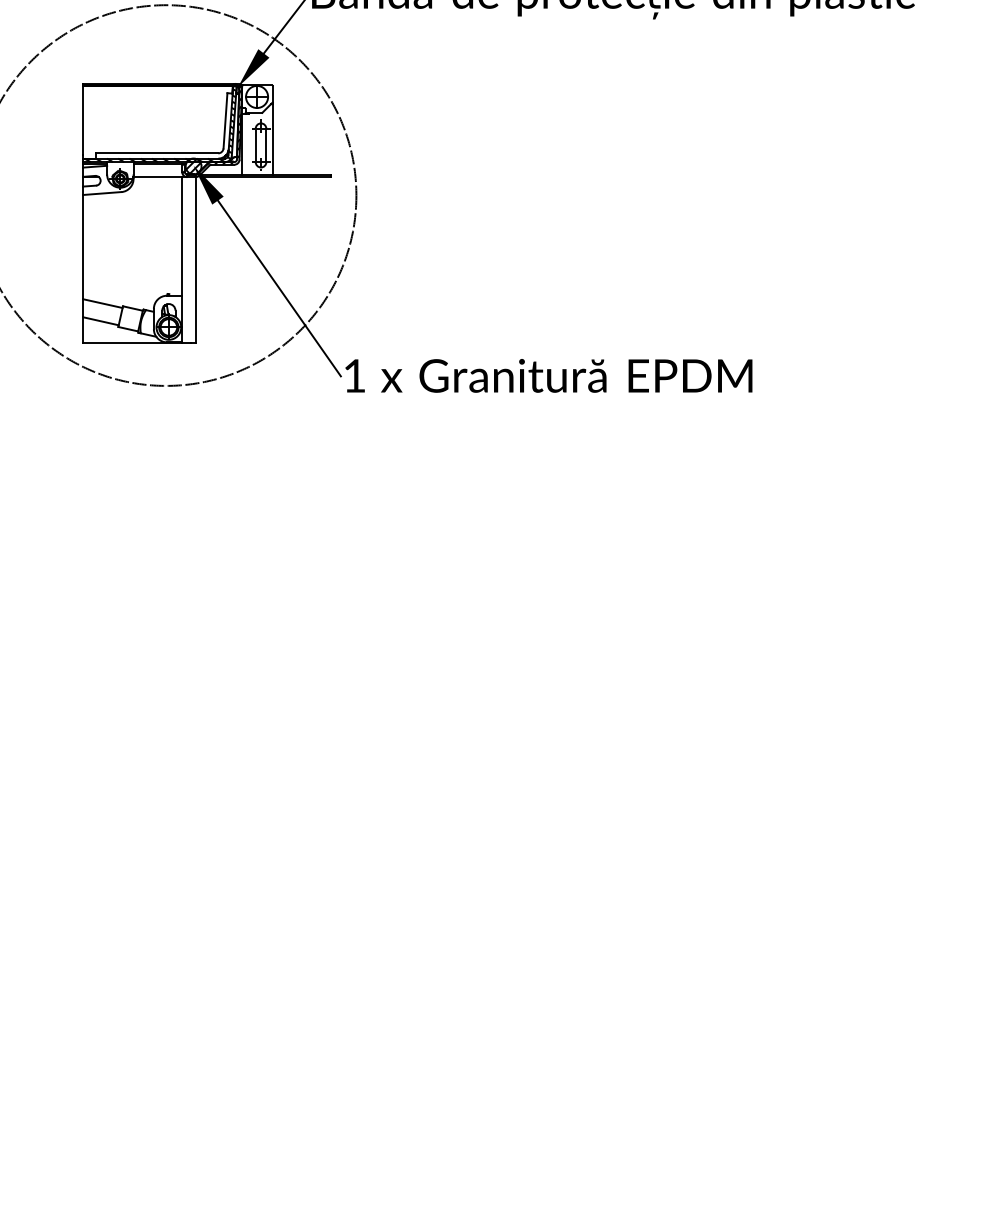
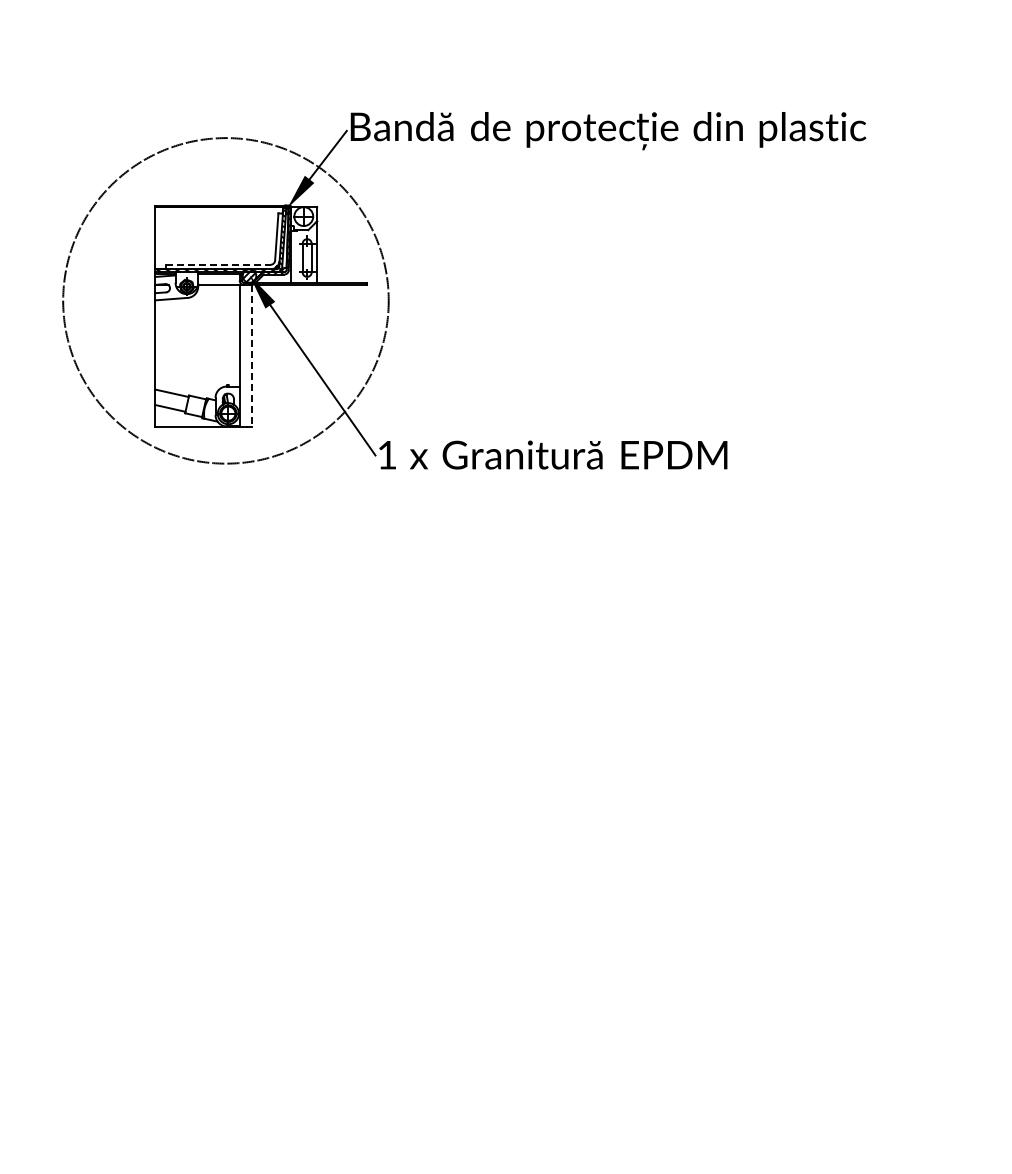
line: (157, 153) -> (218, 264), solid -> dashed
line: (195, 259) -> (251, 355), solid -> dashed

